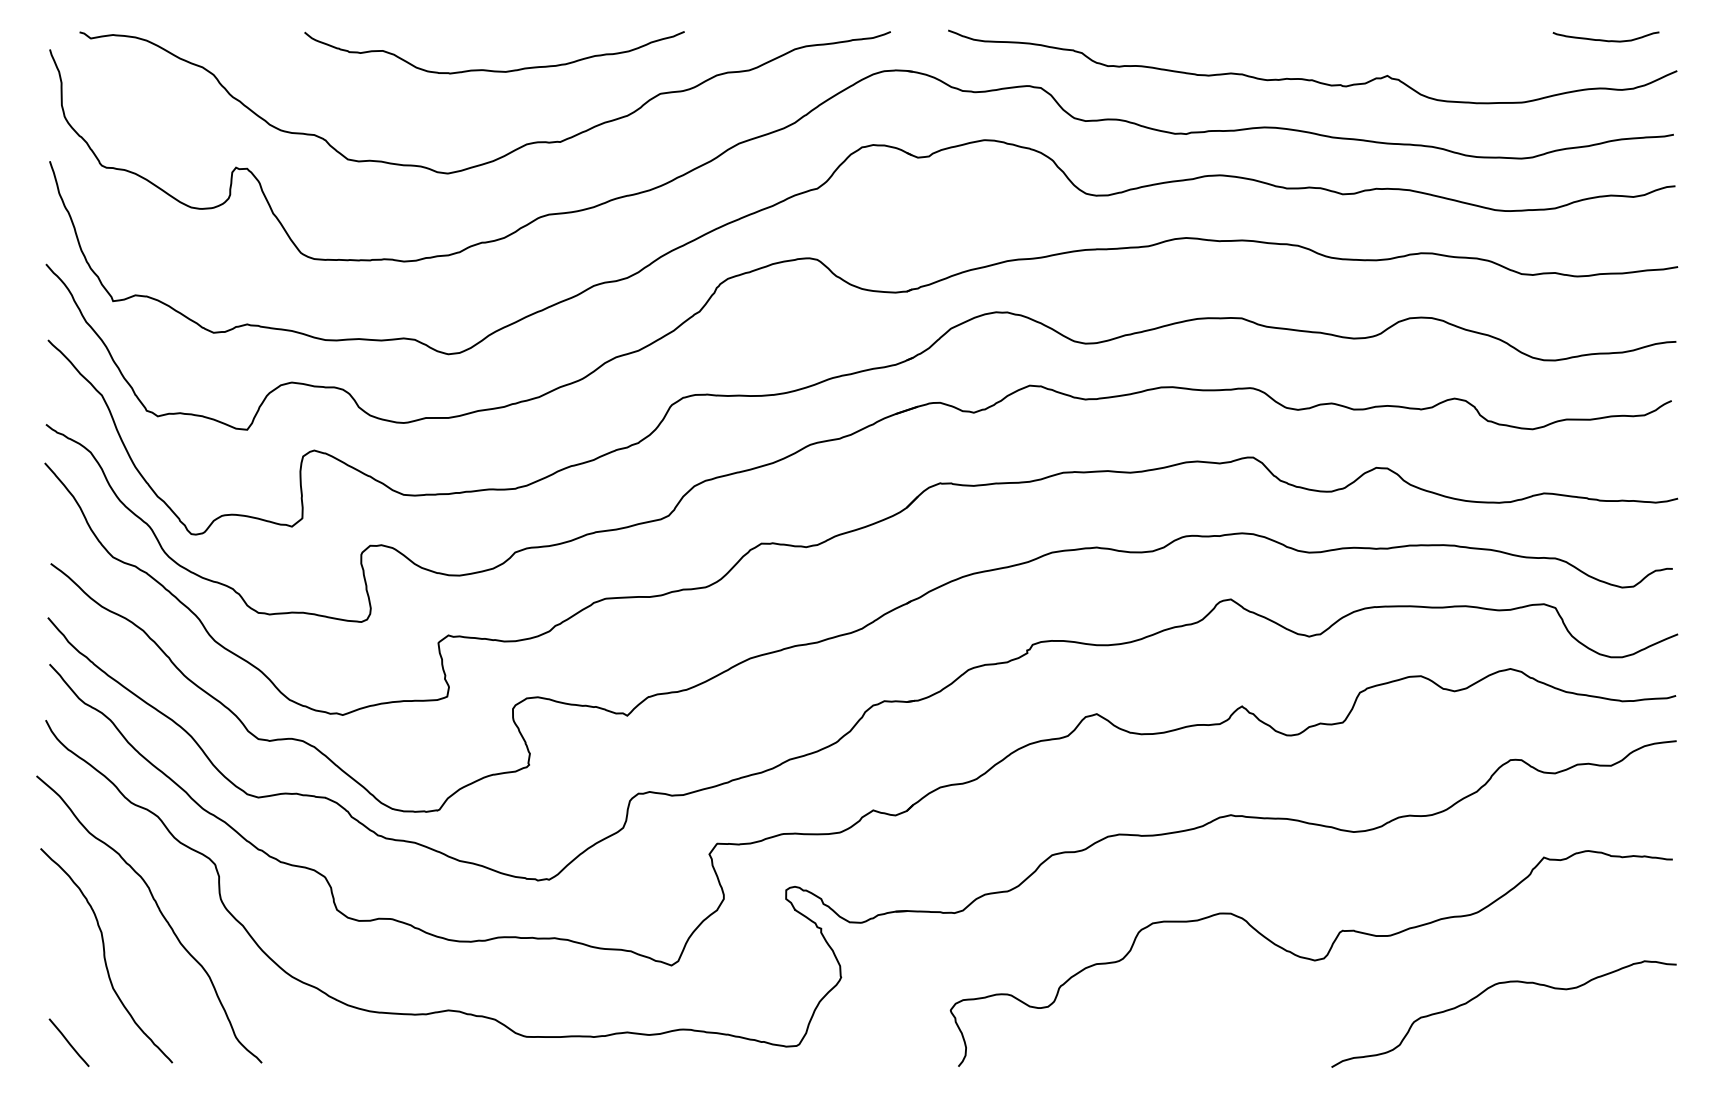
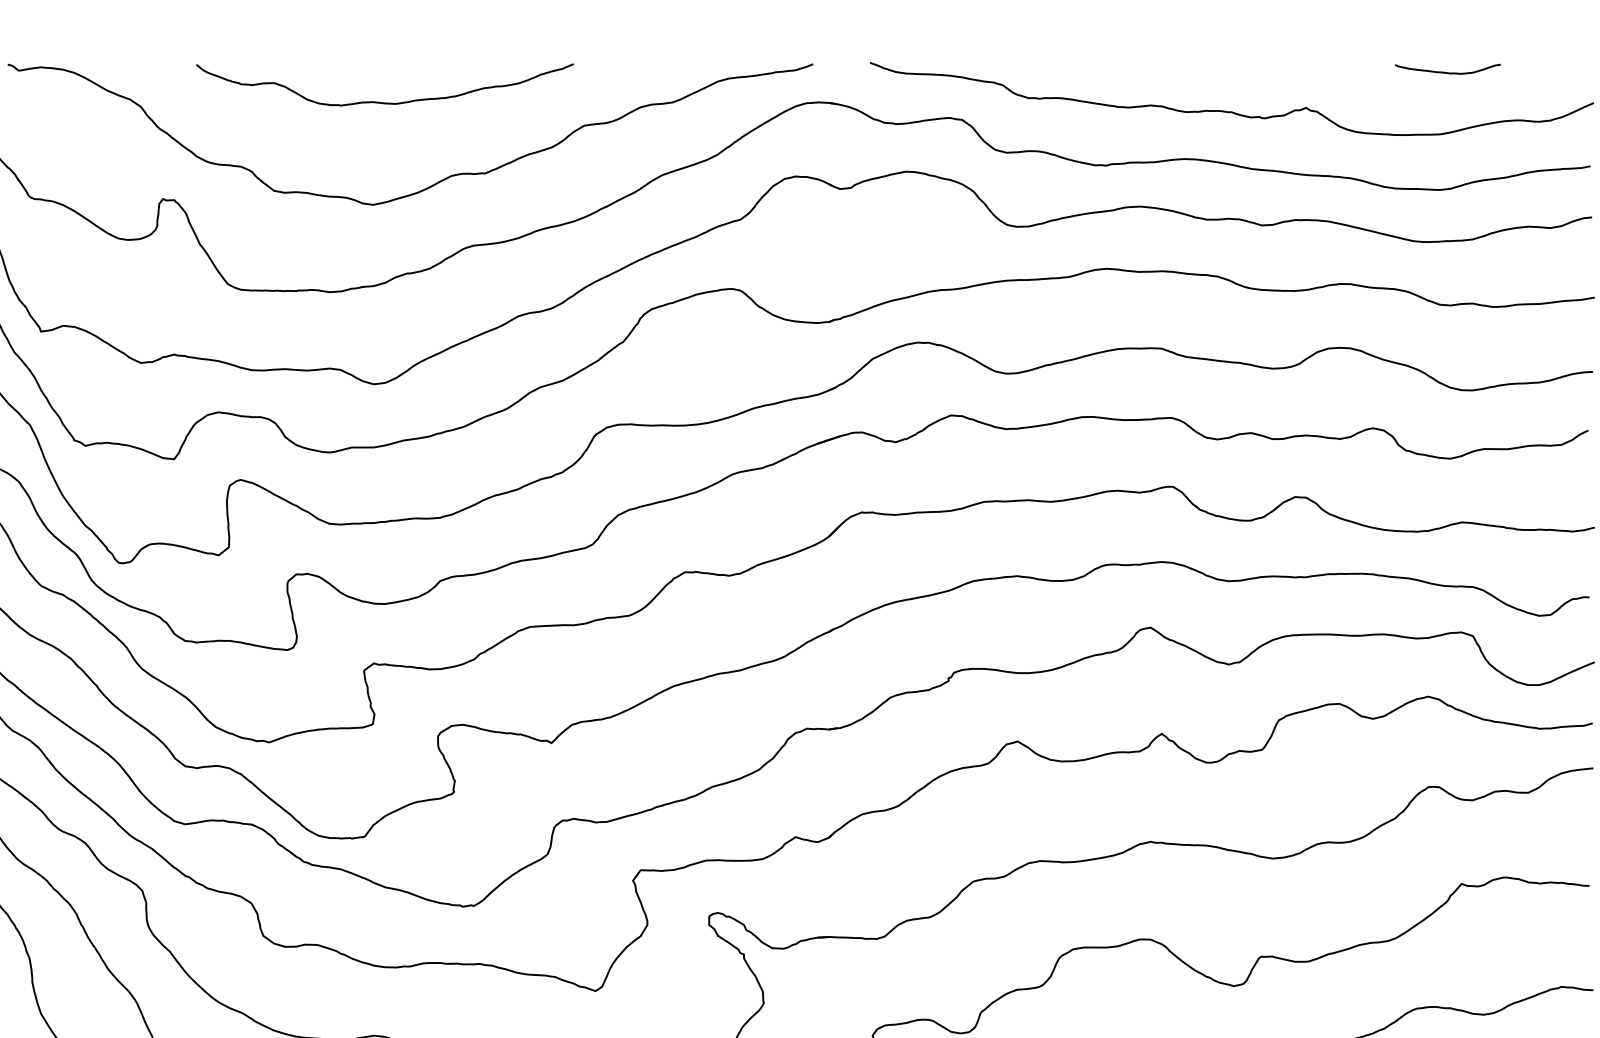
curve: (1604, 39) -> (1446, 71), moved
curve: (494, 70) -> (384, 102), moved

